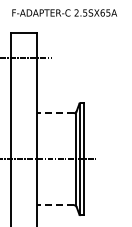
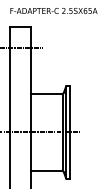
line: (55, 113) -> (46, 94), dashed -> solid
line: (55, 205) -> (46, 170), dashed -> solid

